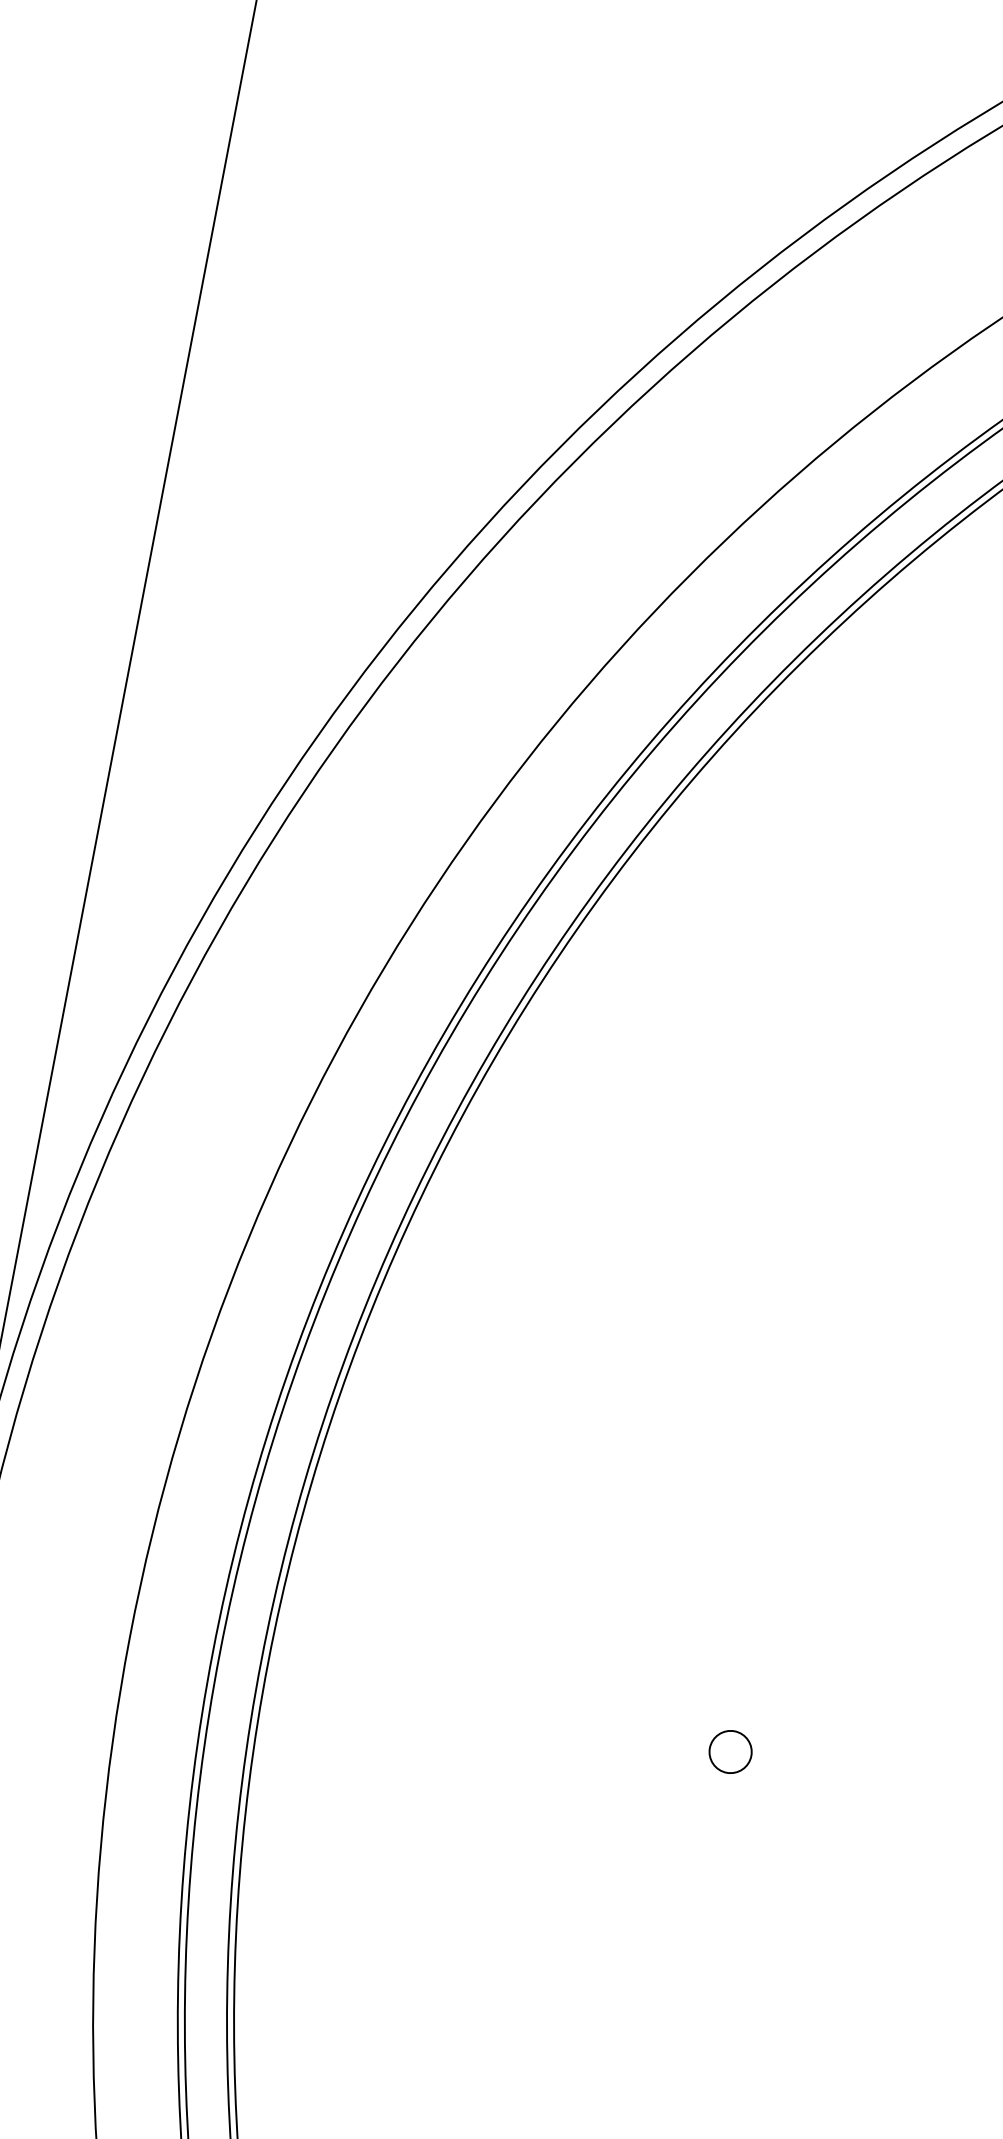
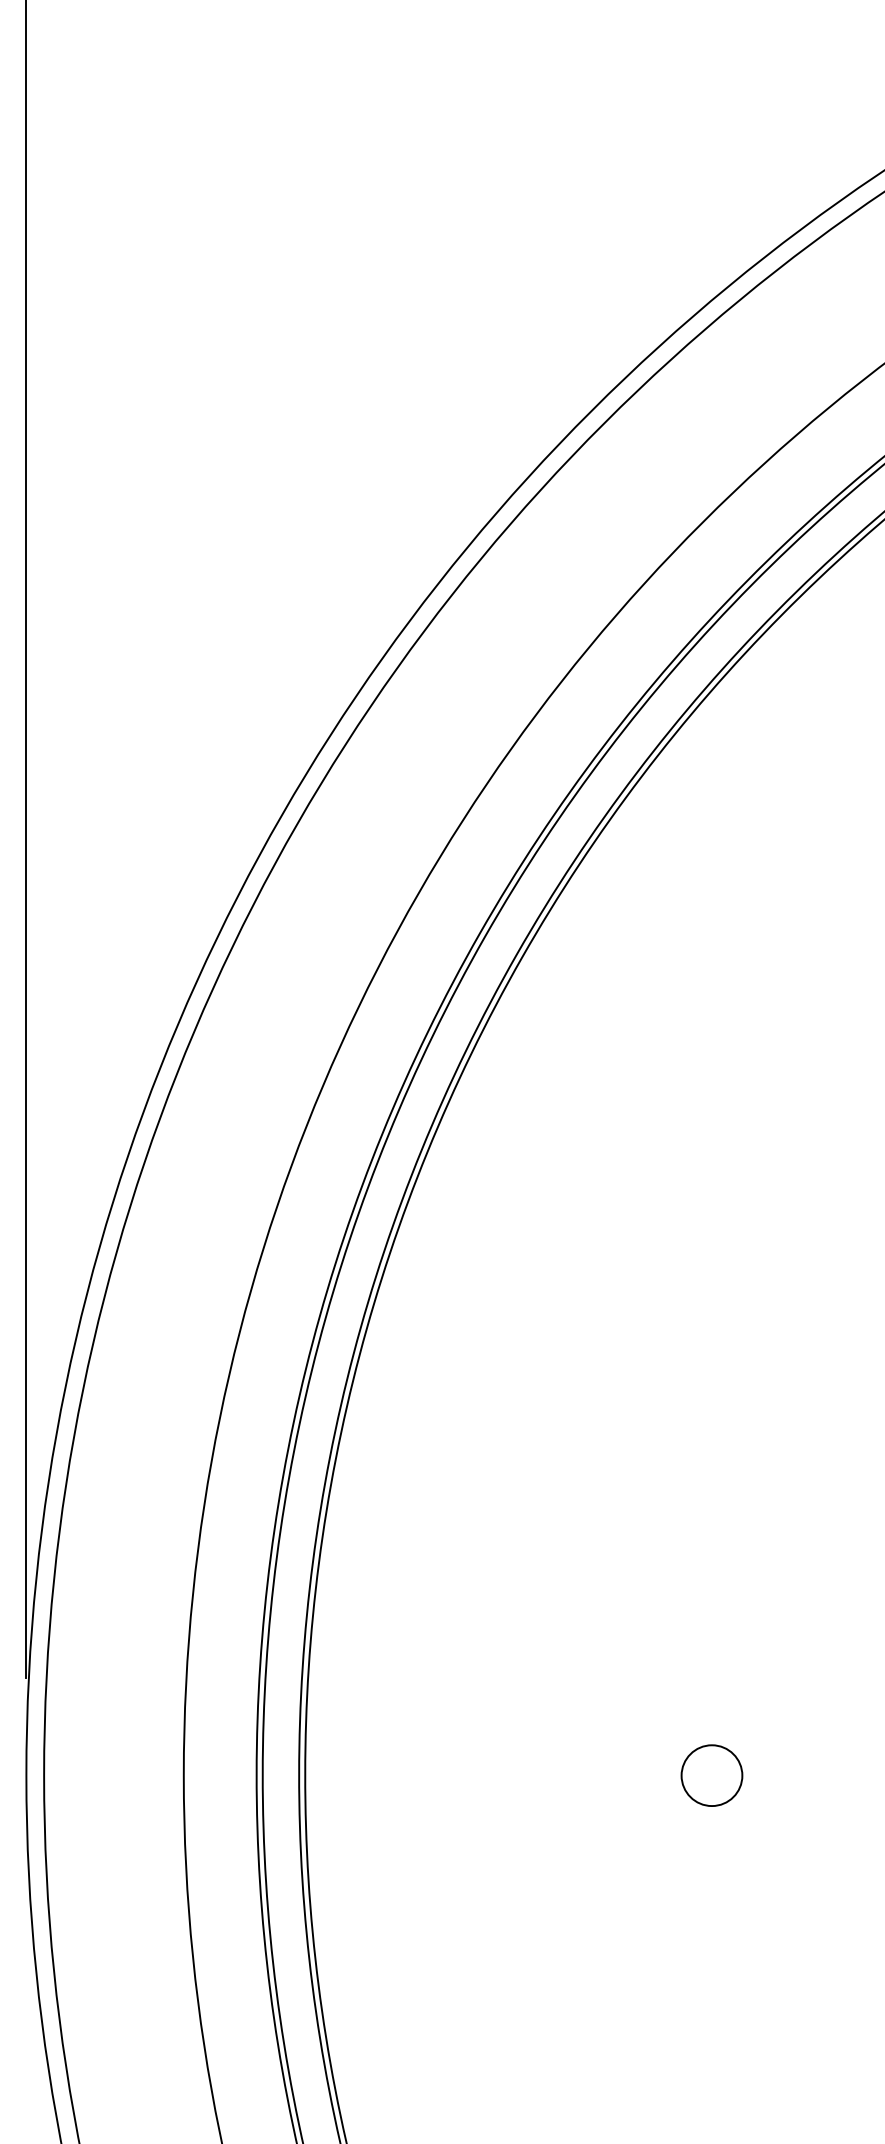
circle: (730, 1751) -> (711, 1775), size x1.67

